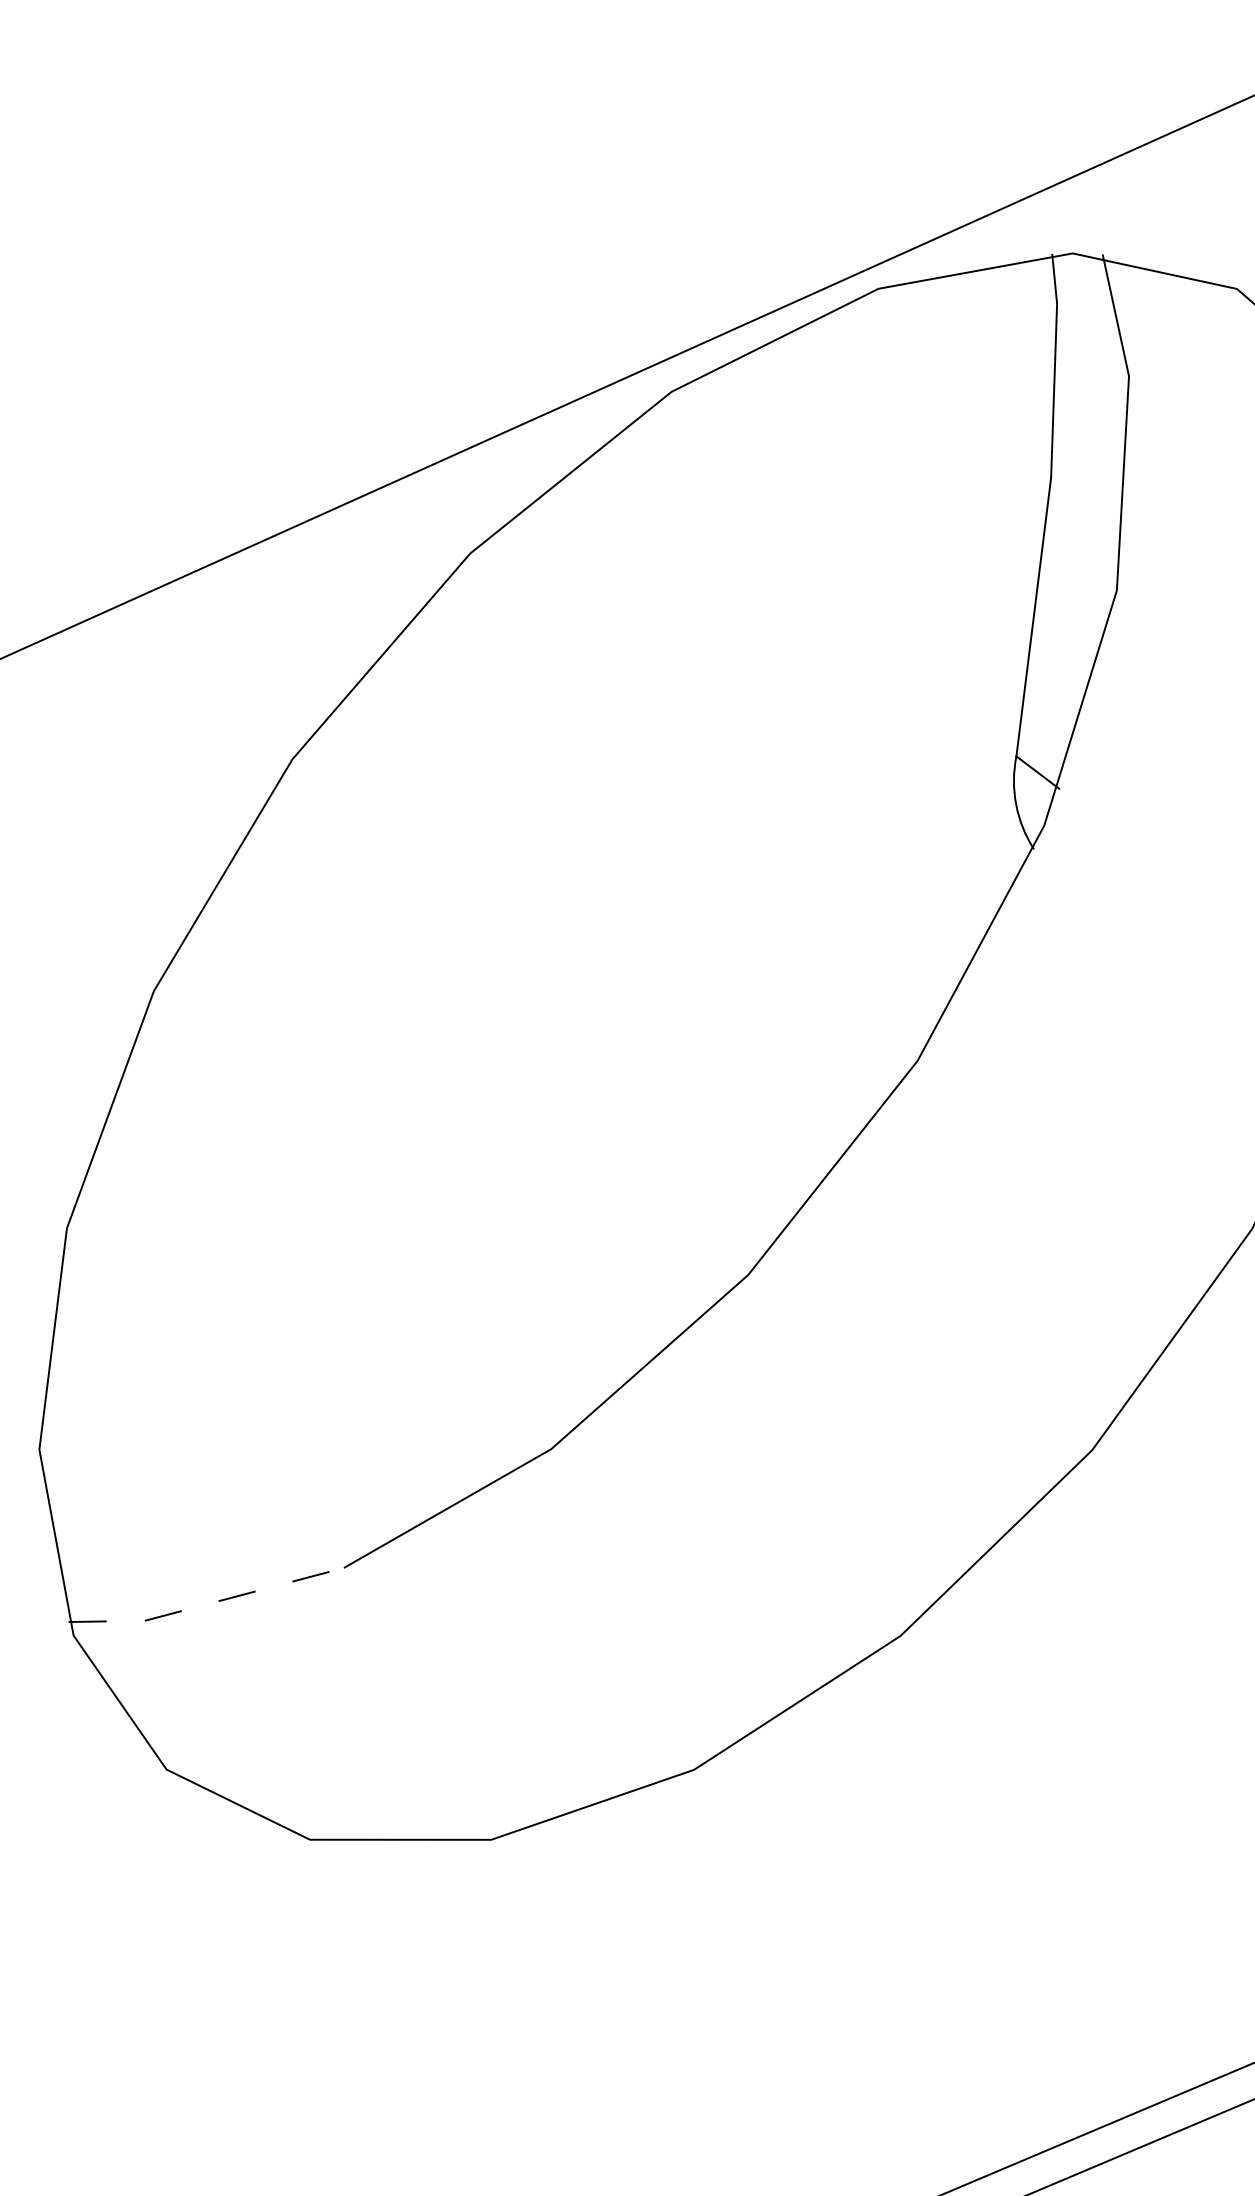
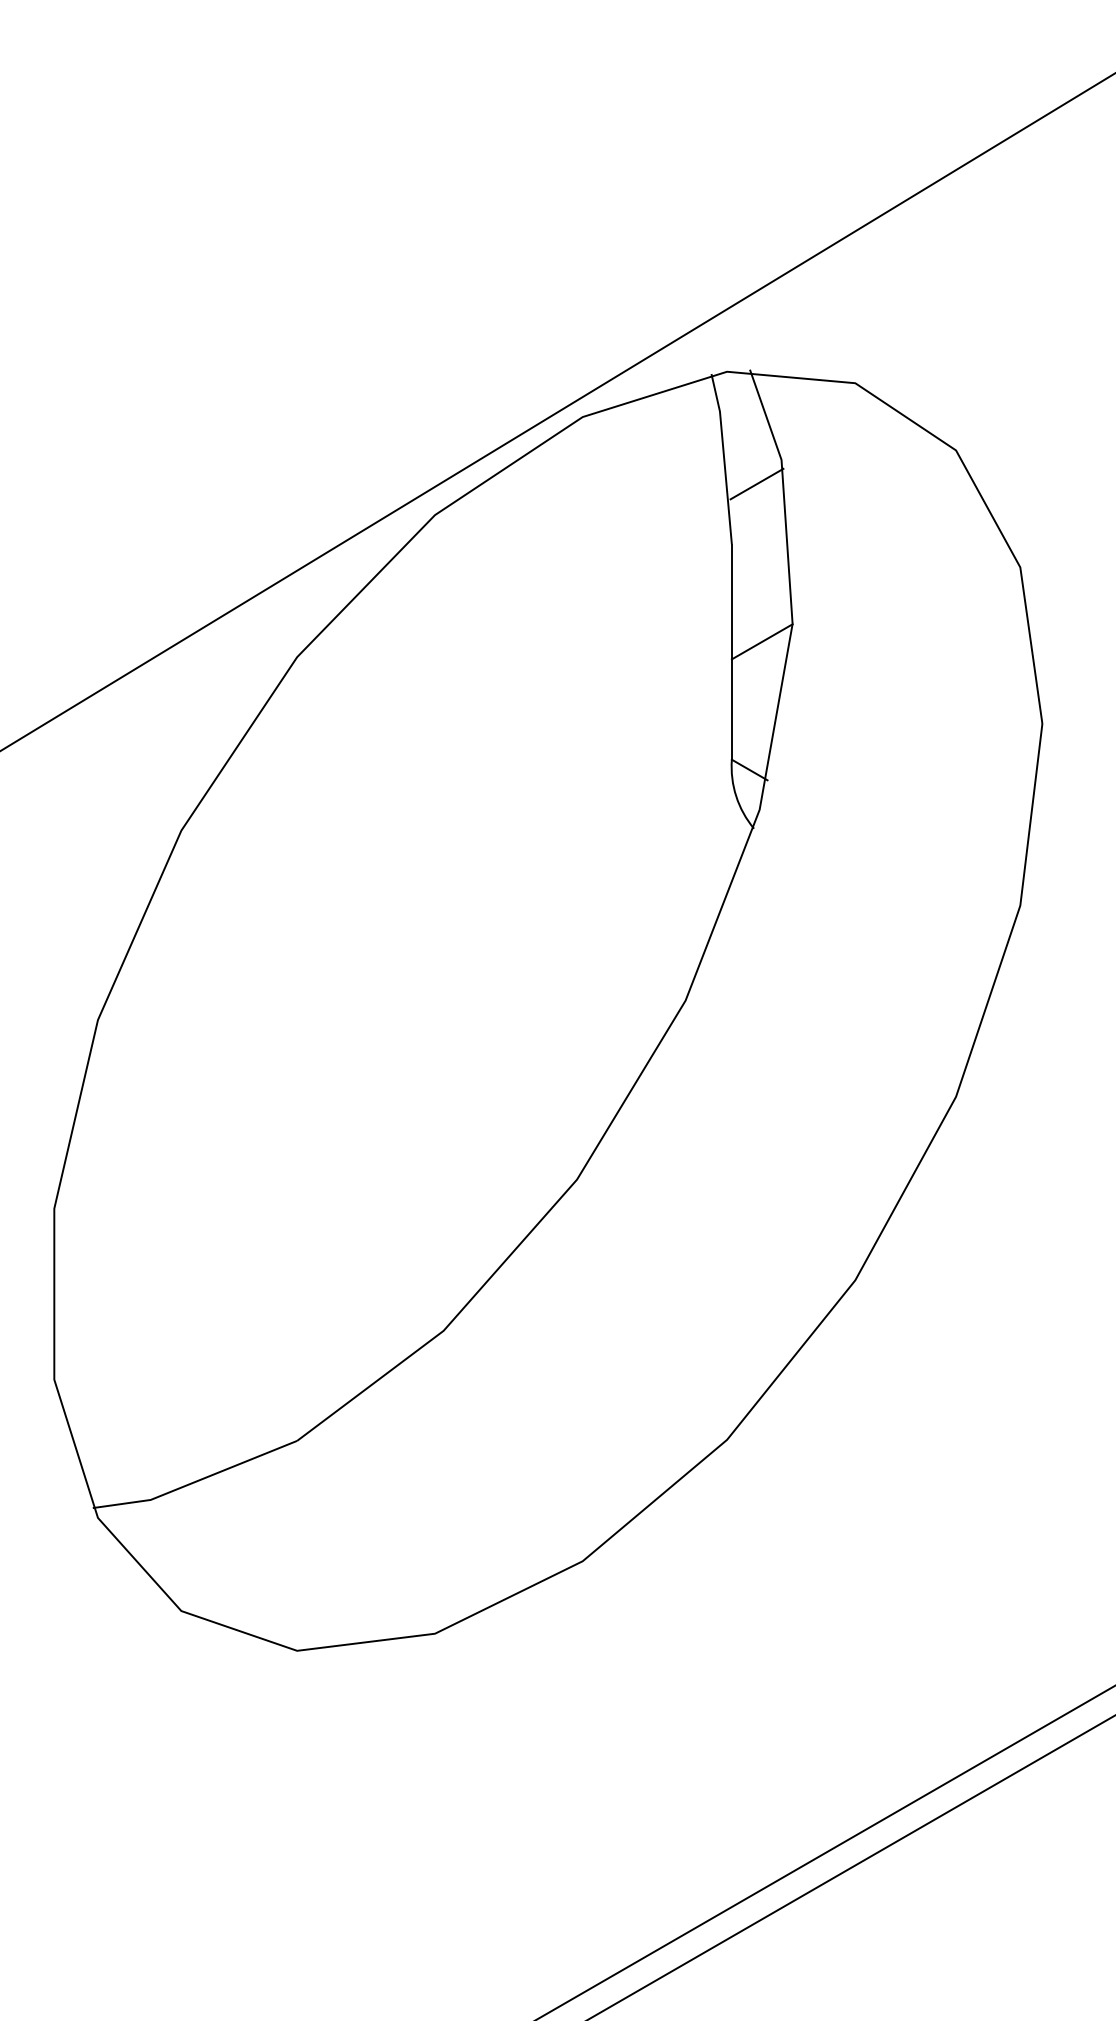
line: (1092, 402) -> (756, 483), added
line: (1073, 608) -> (761, 641), added
line: (207, 1604) -> (196, 1481), dashed -> solid

